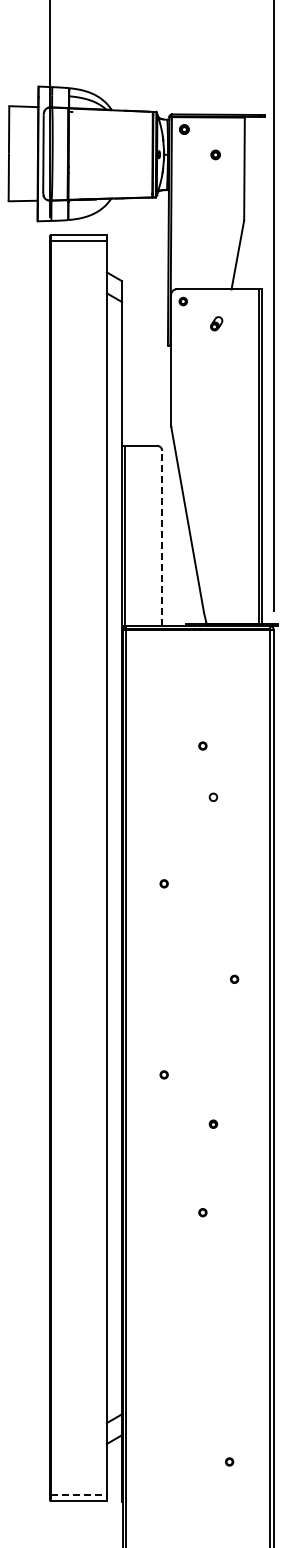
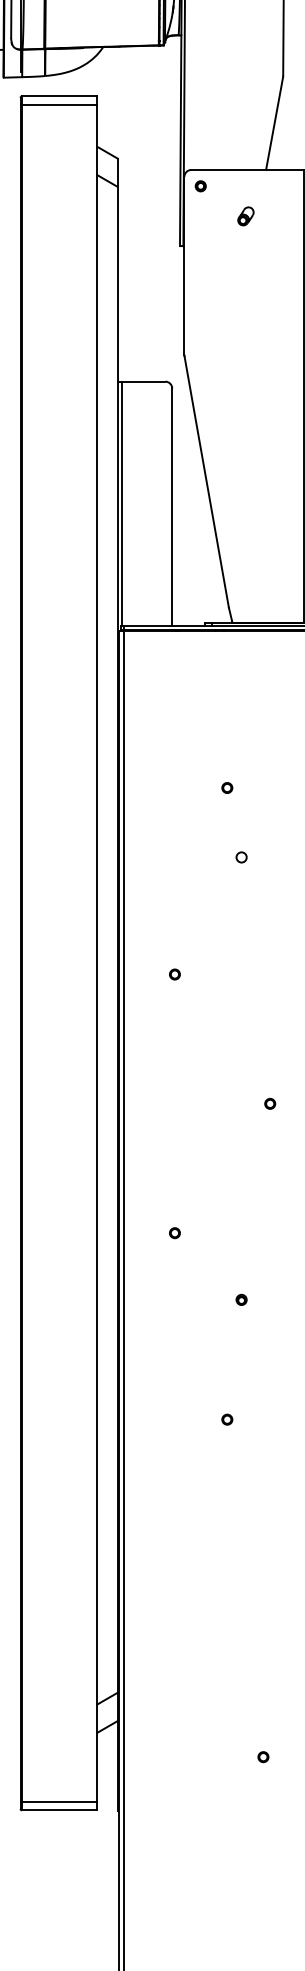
line: (162, 538) -> (172, 507), dashed -> solid
line: (79, 1495) -> (60, 1802), dashed -> solid

